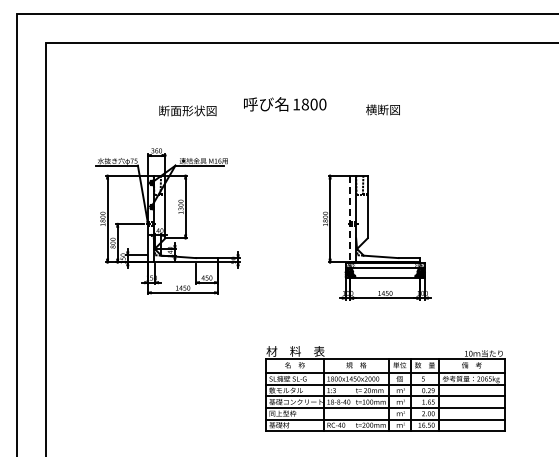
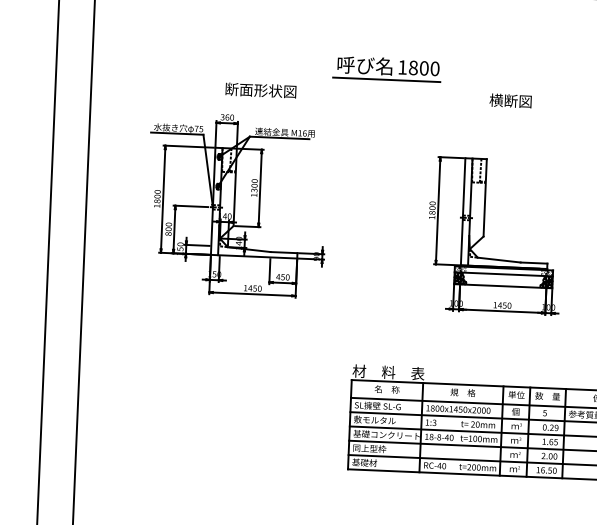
text: (382, 109) -> (510, 100), moved
text: (187, 110) -> (260, 89), moved
line: (283, 115) -> (385, 80), added
line: (350, 219) -> (463, 212), dashed -> solid

